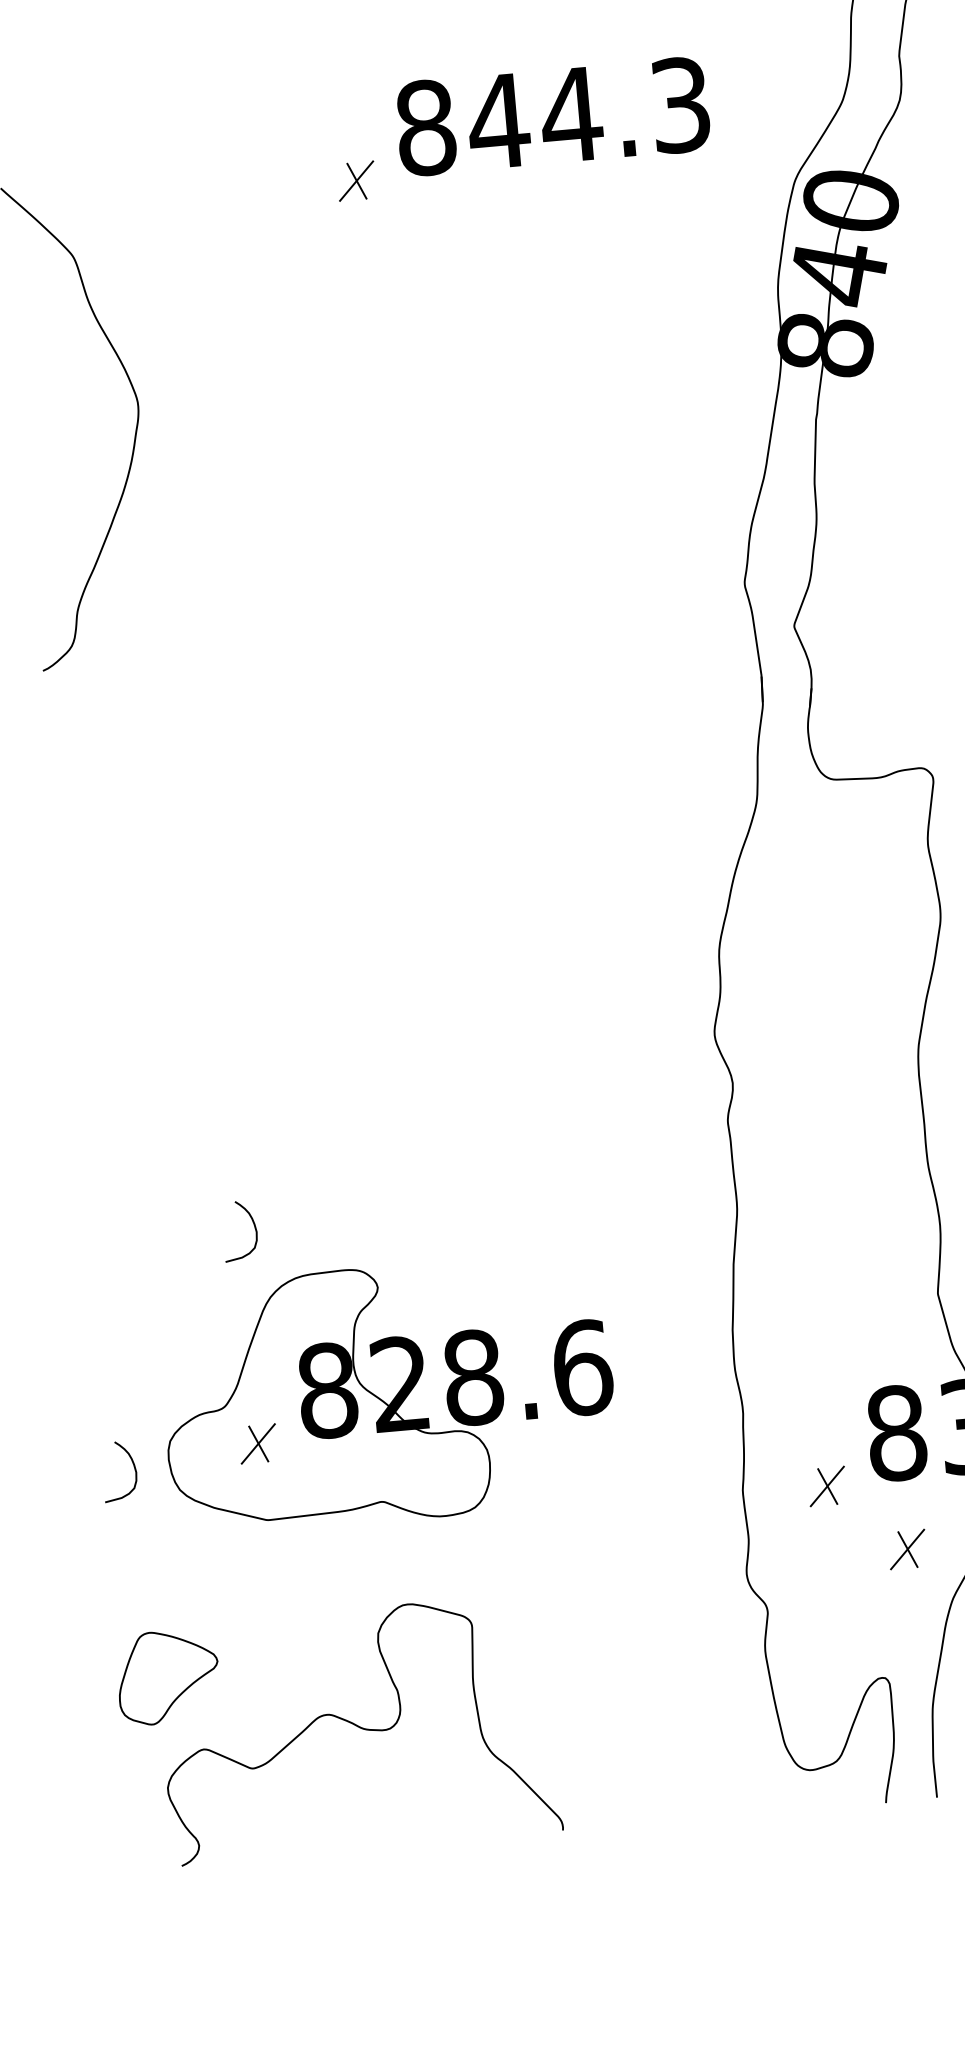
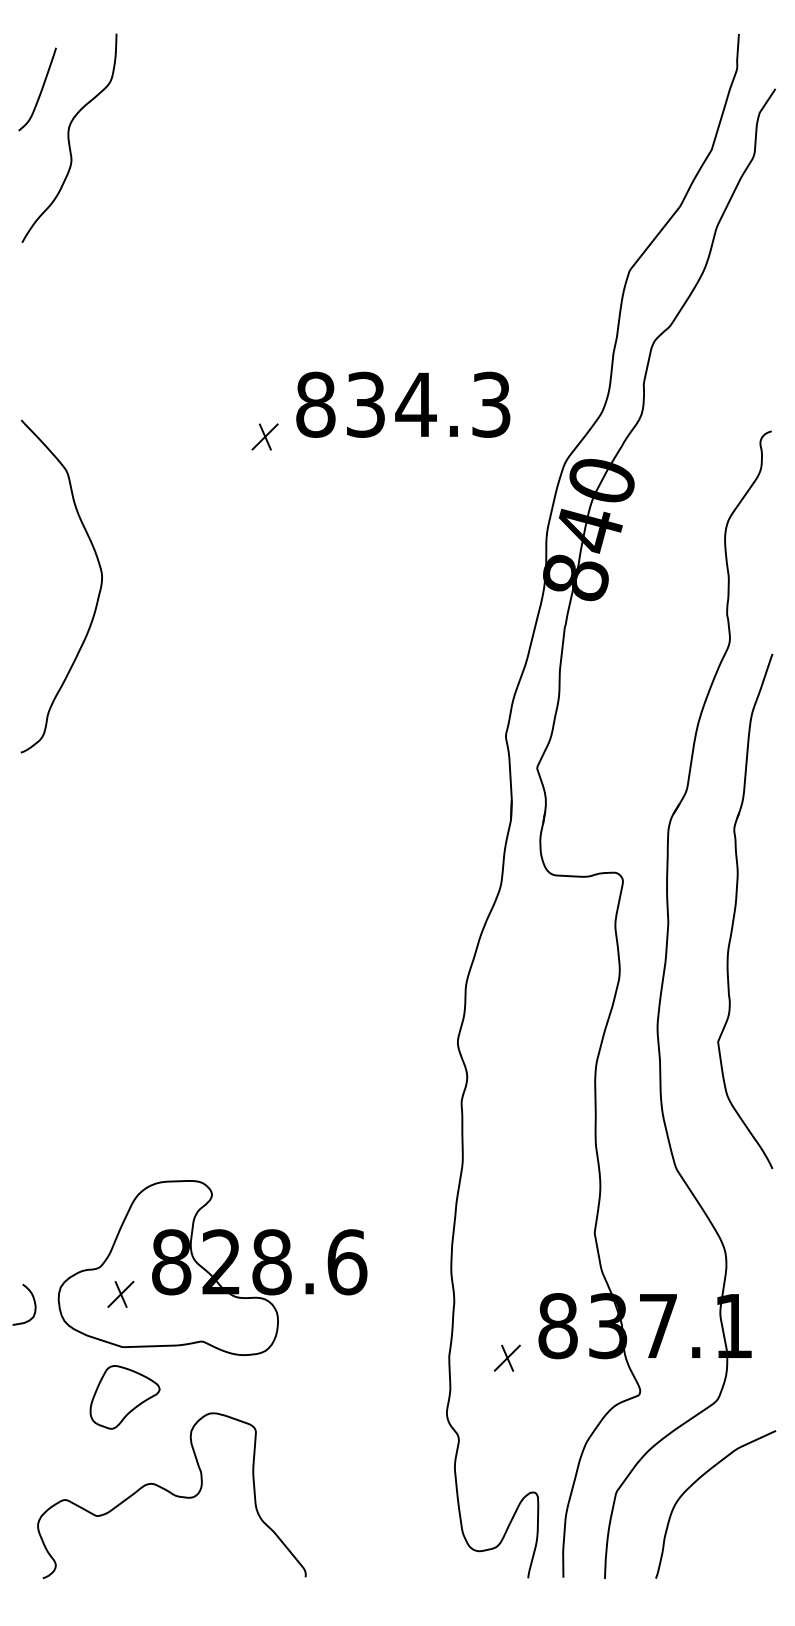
text: (498, 121) -> (365, 404), 844.3 -> 834.3
curve: (252, 1225) -> (130, 1144), removed
part: (906, 1548) -> (557, 1405), removed
part: (167, 1677) -> (124, 1397), moved

